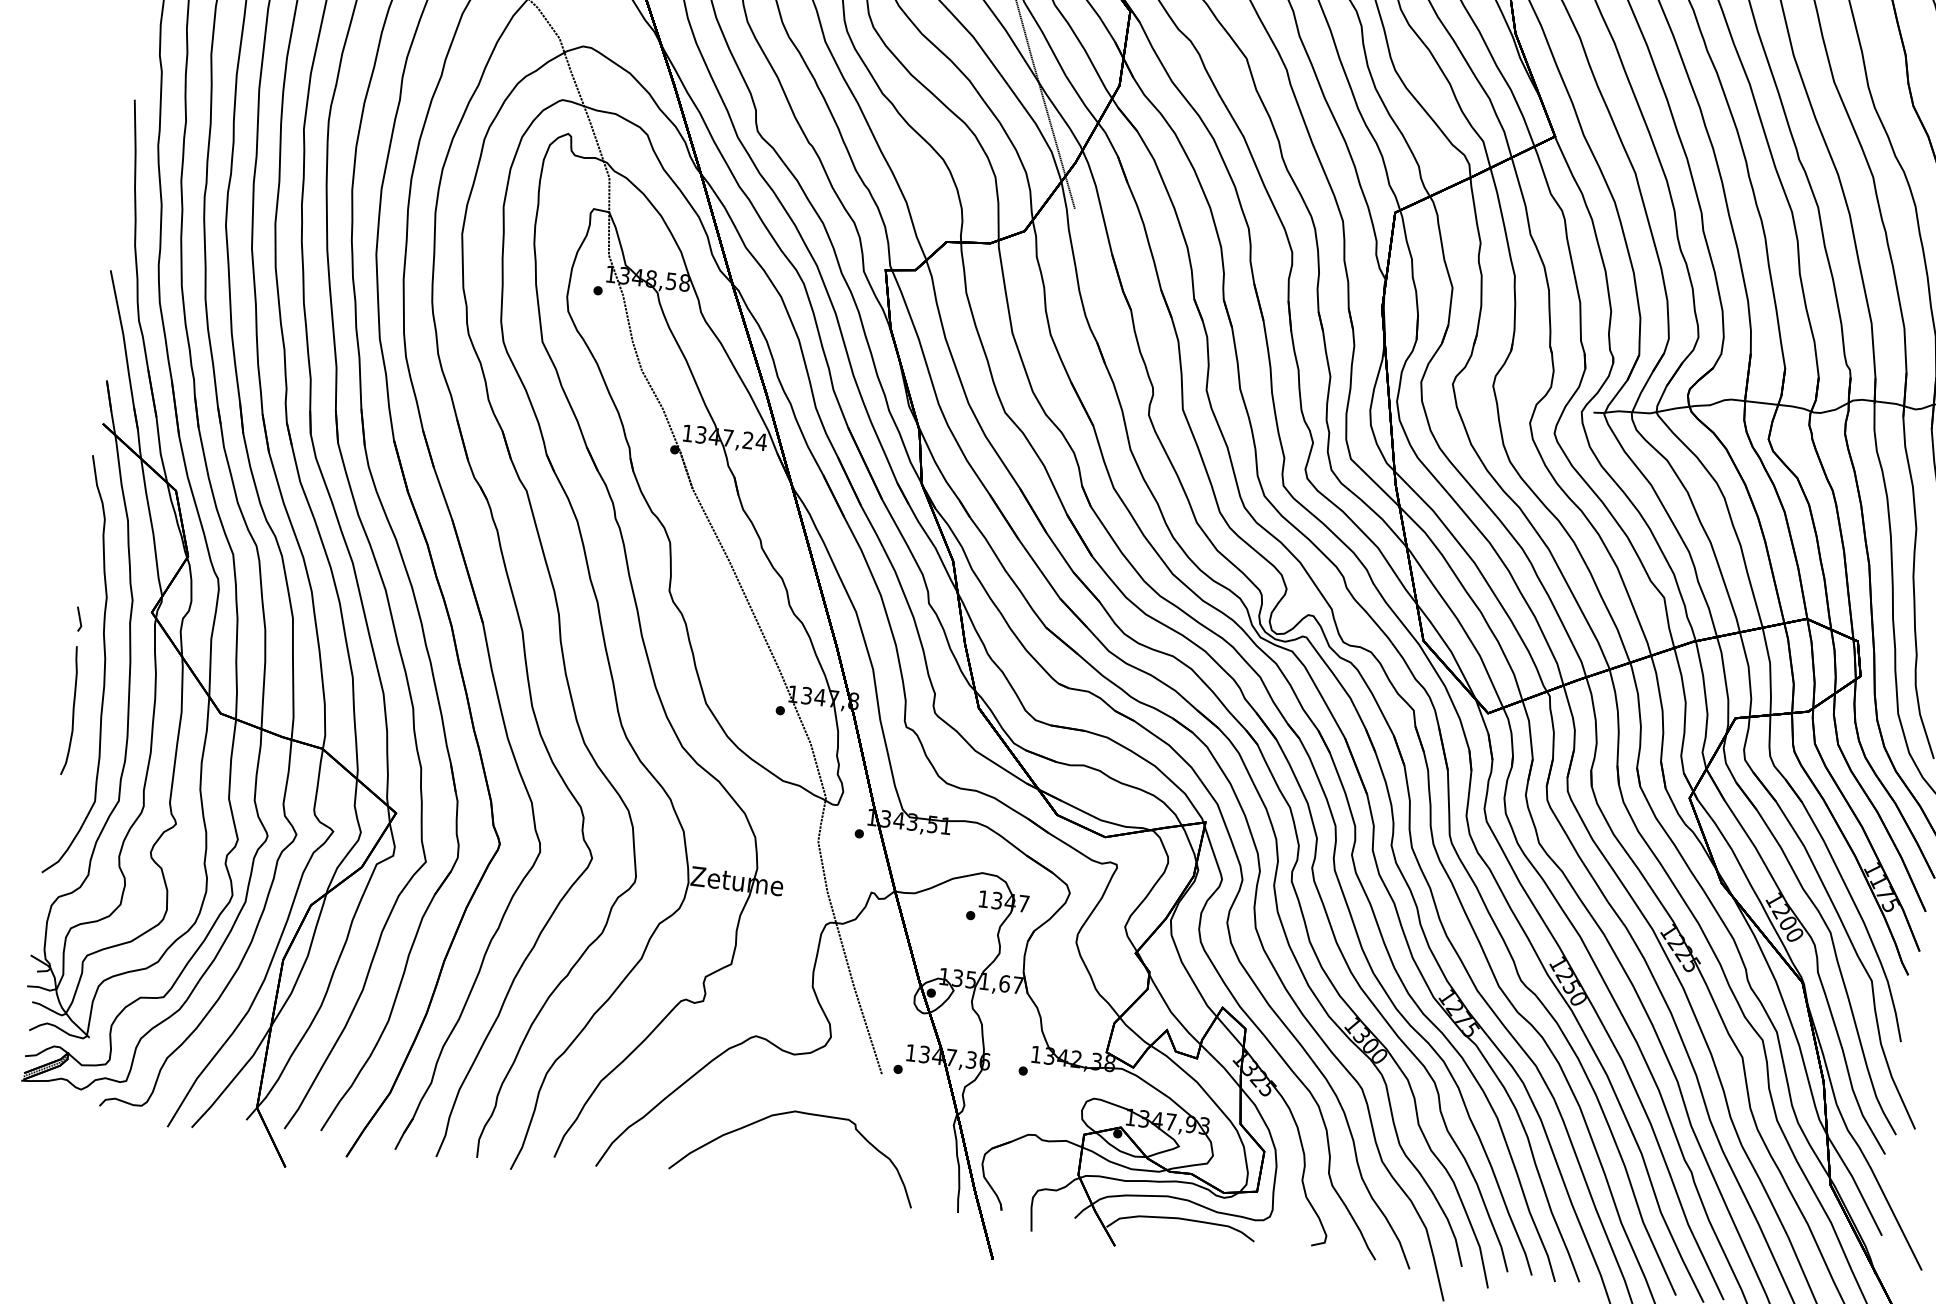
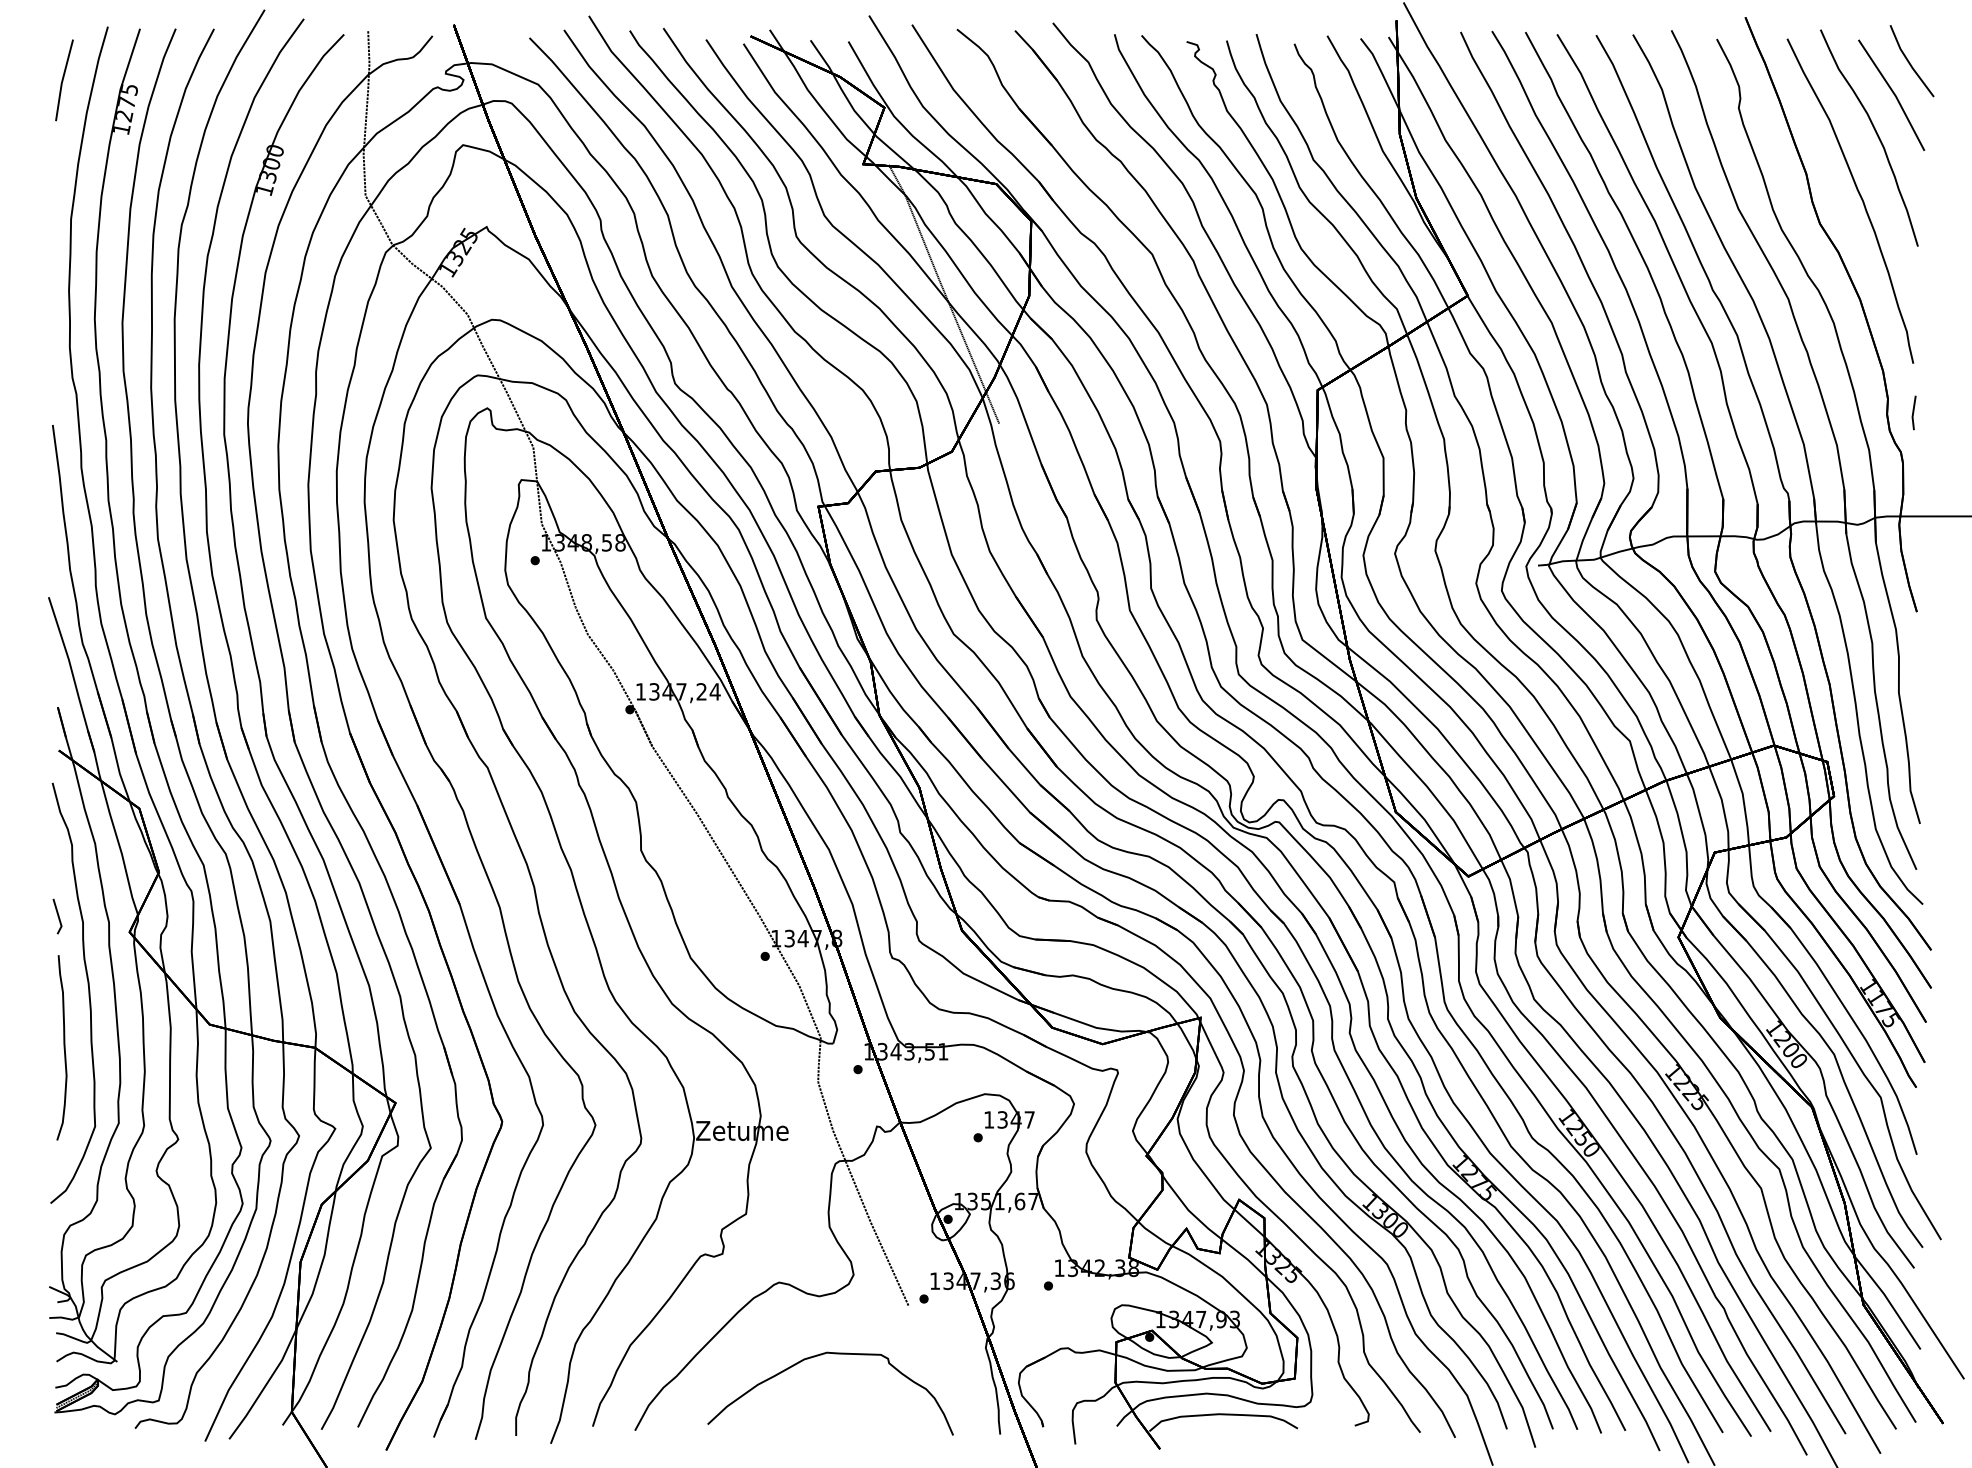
part: (72, 690) -> (59, 1019), size x1.43

